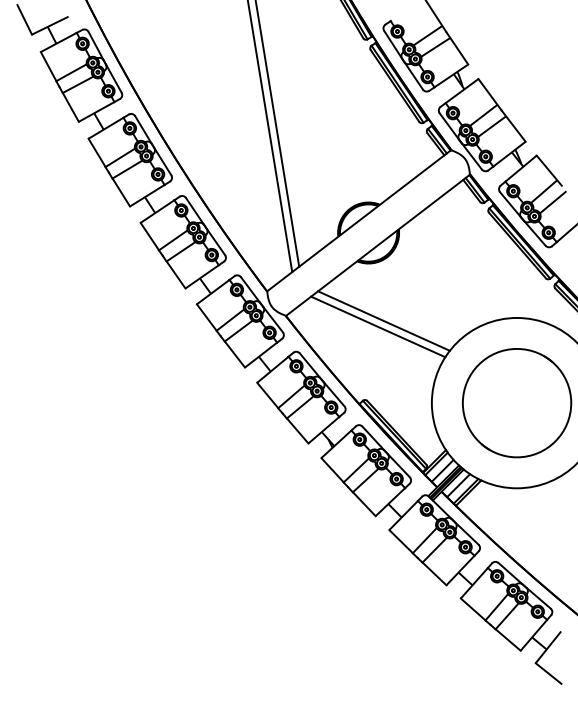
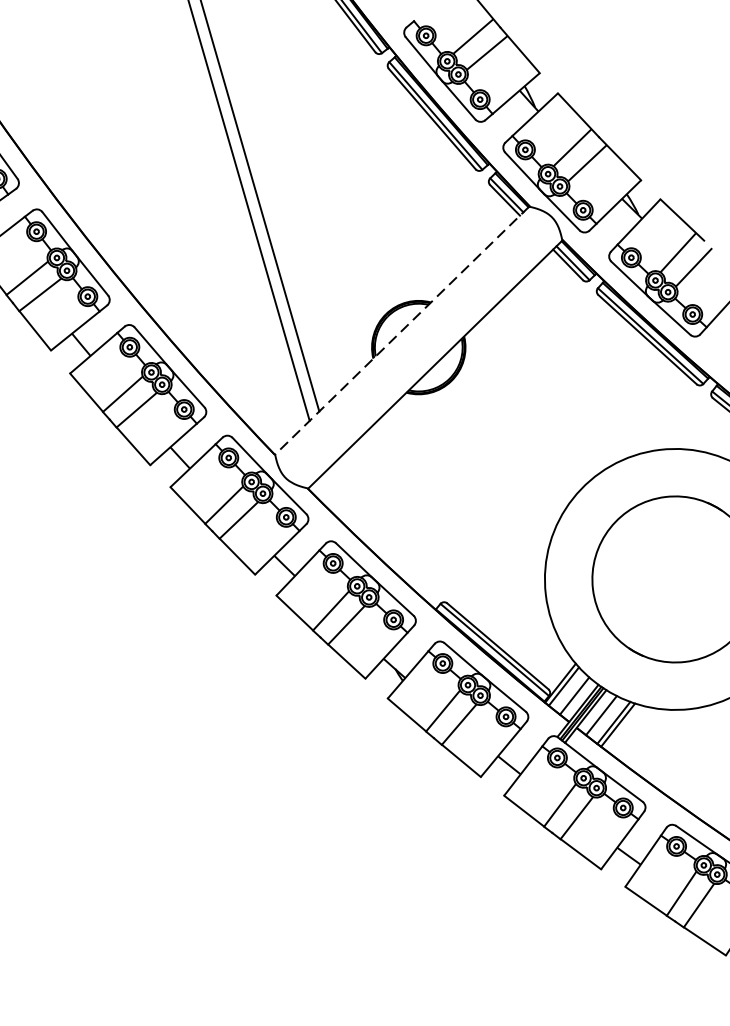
line: (359, 220) -> (402, 330), solid -> dashed
line: (383, 320) -> (457, 477), removed
line: (378, 326) -> (450, 487), removed

